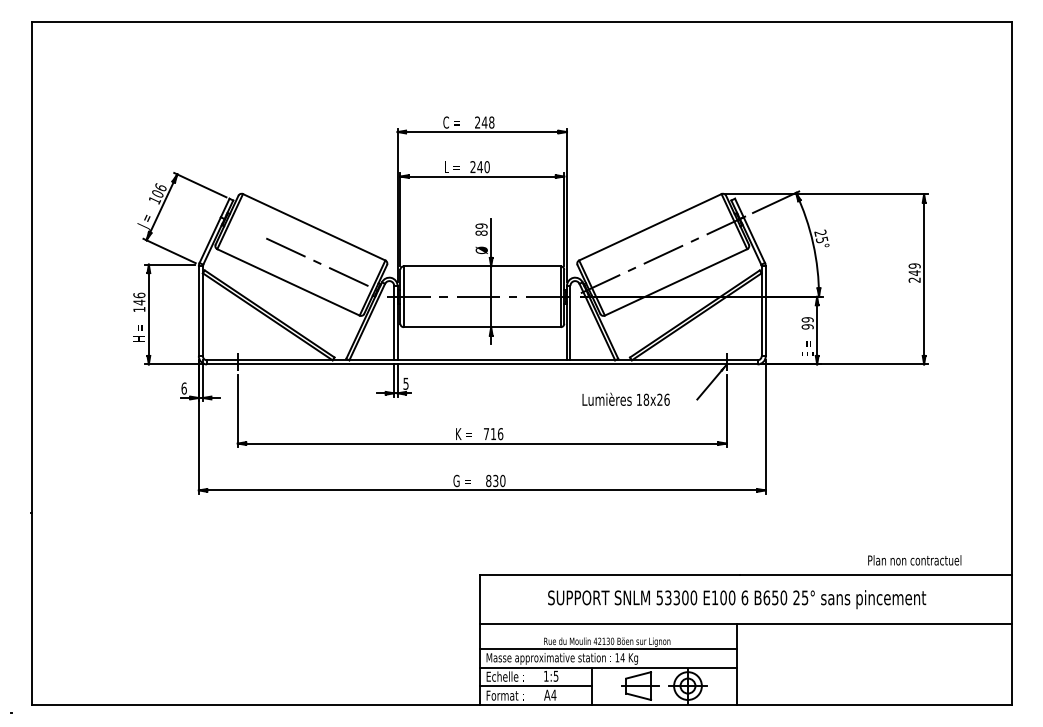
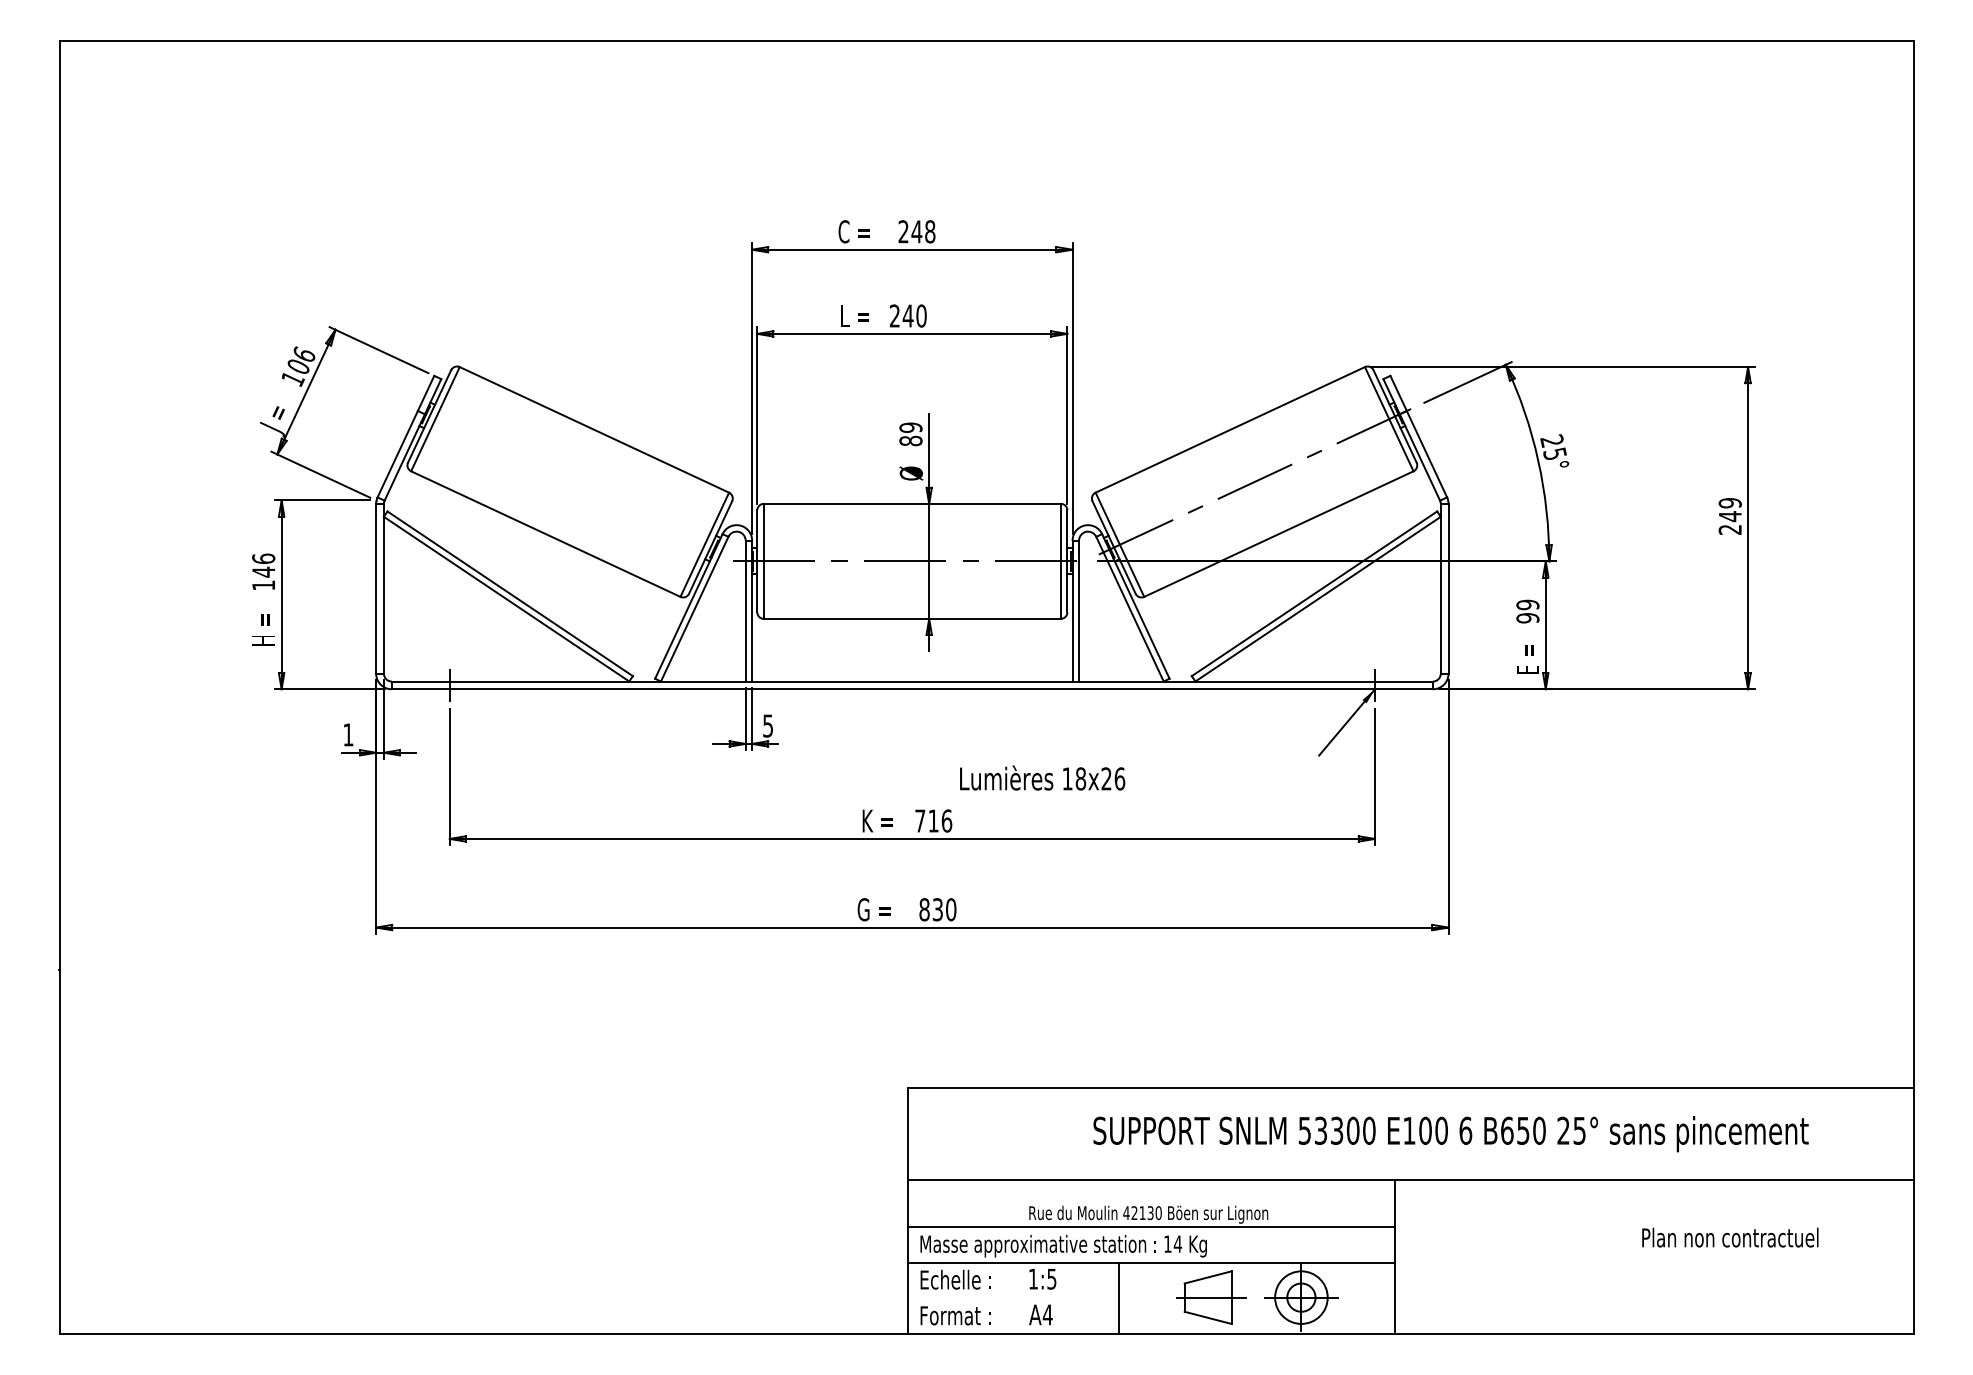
line: (322, 264) -> (610, 500), removed
text: (183, 388) -> (347, 734), 6 -> 1
text: (625, 398) -> (1041, 776), moved
text: (914, 560) -> (1729, 1237), moved
text: (737, 599) -> (1451, 1133), moved
line: (535, 686) -> (1012, 1298), removed

